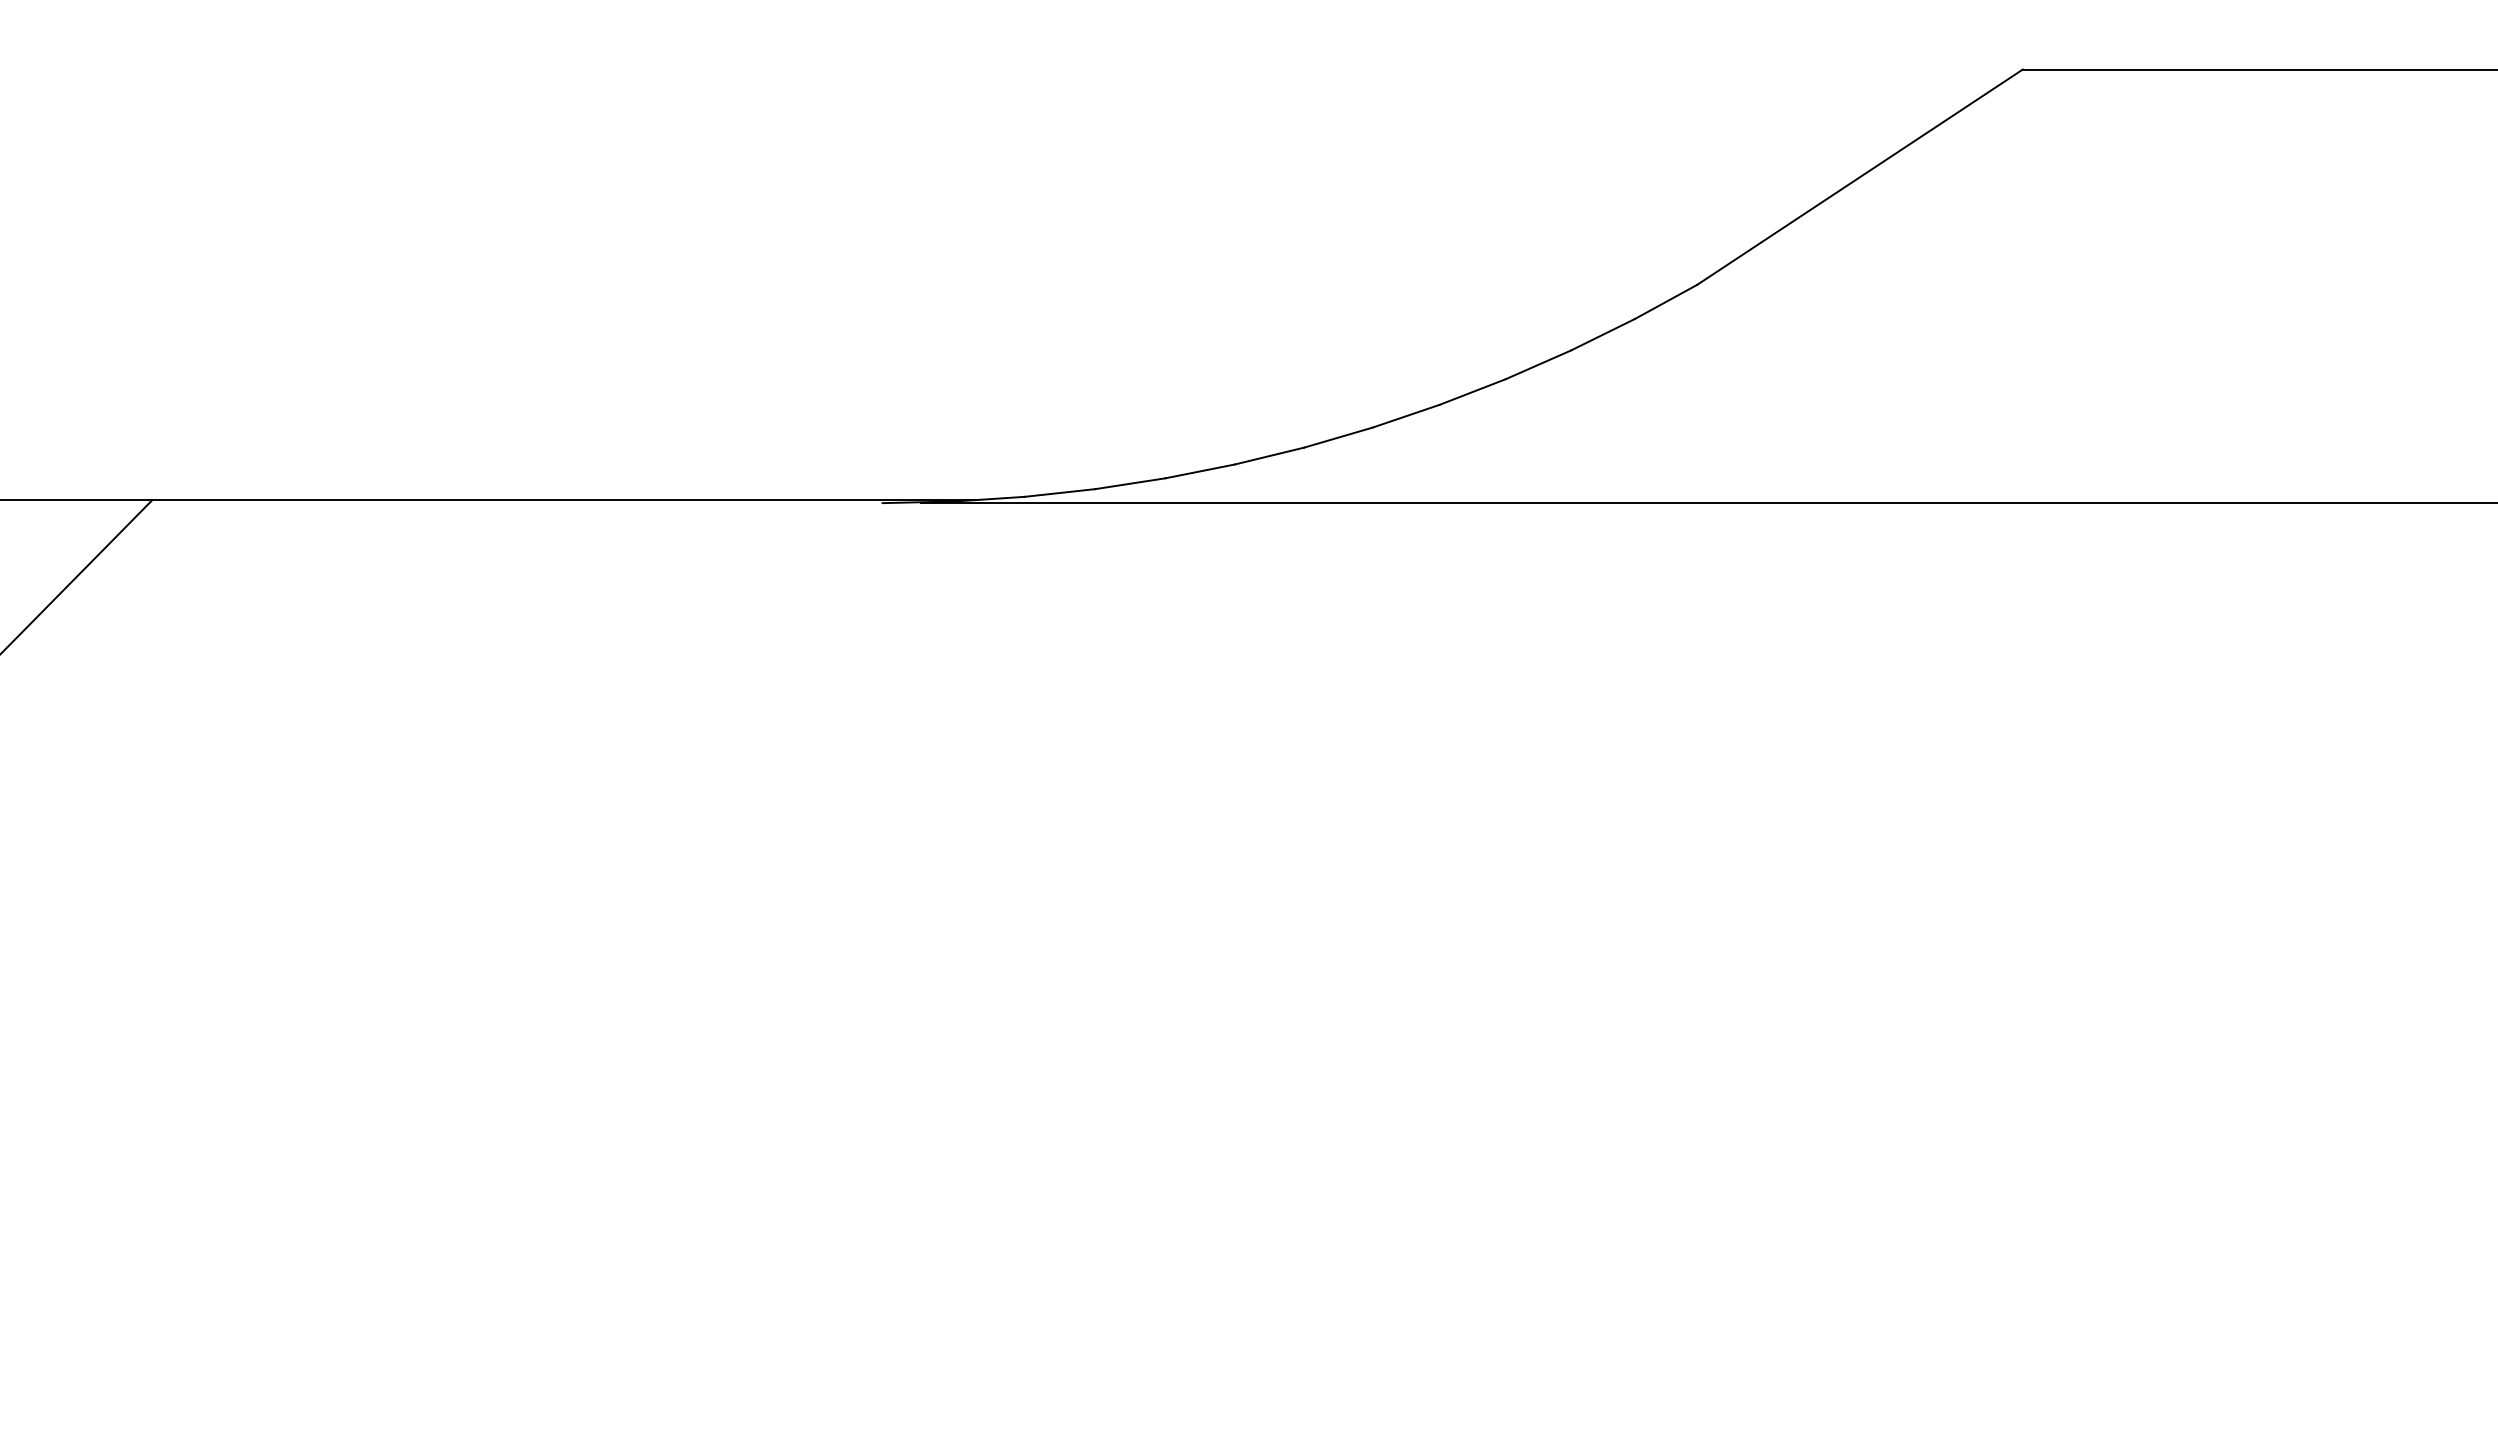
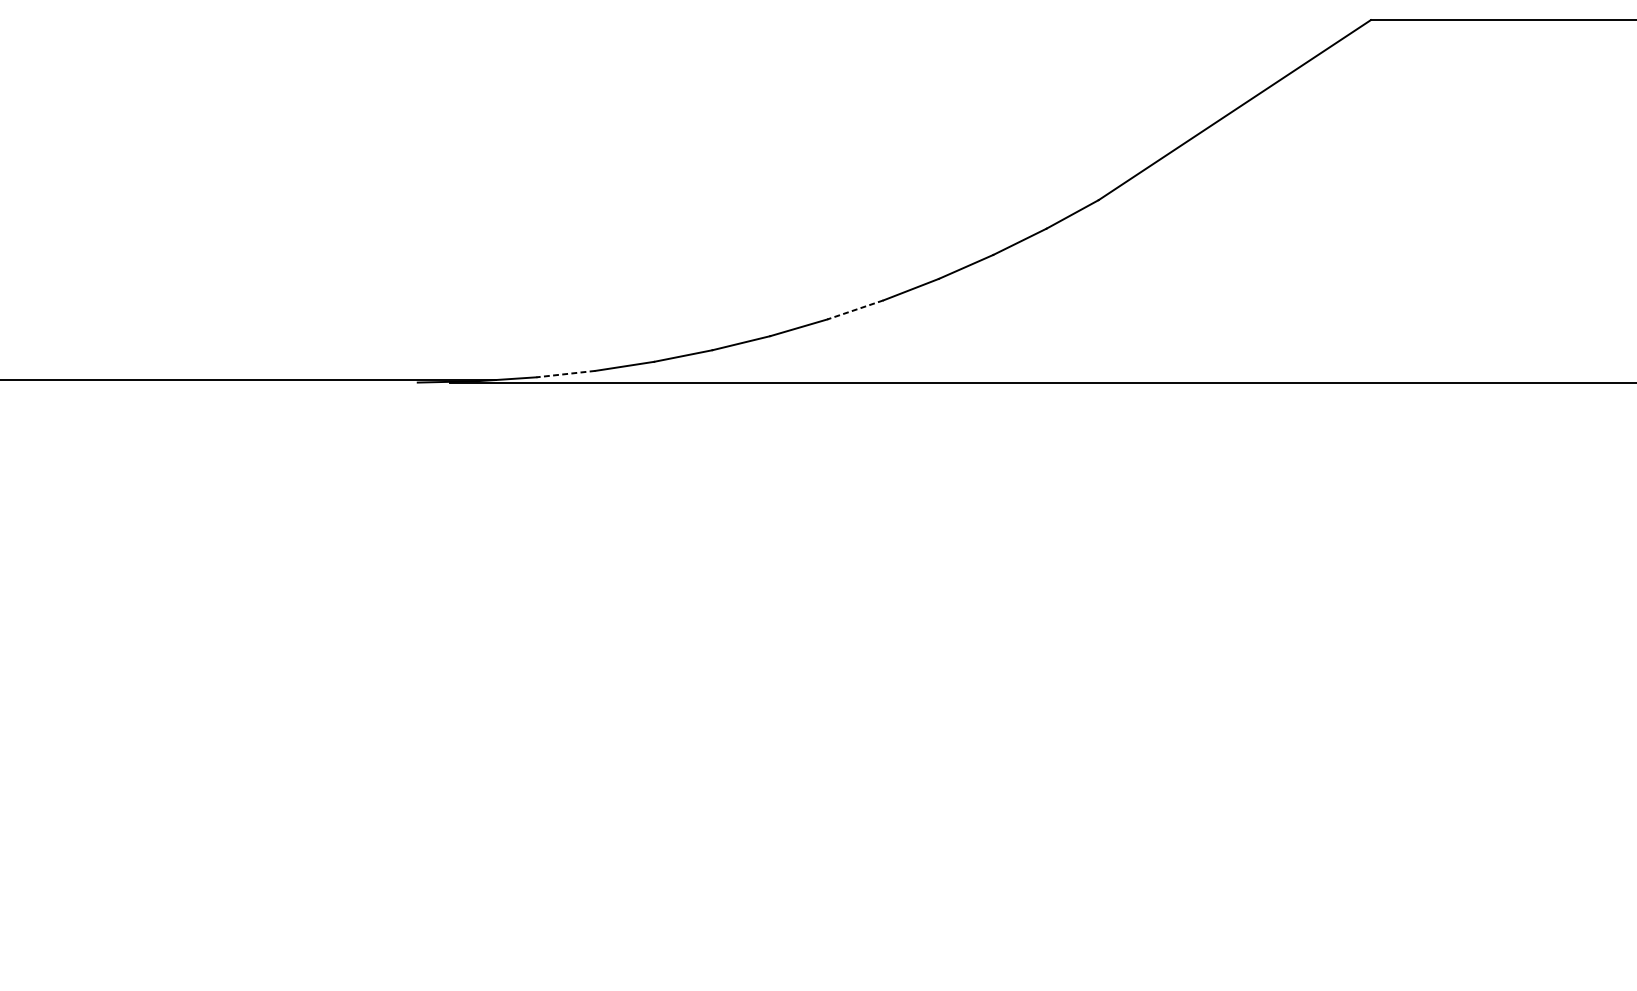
line: (1406, 416) -> (855, 310), solid -> dashed
line: (1059, 493) -> (565, 374), solid -> dashed

